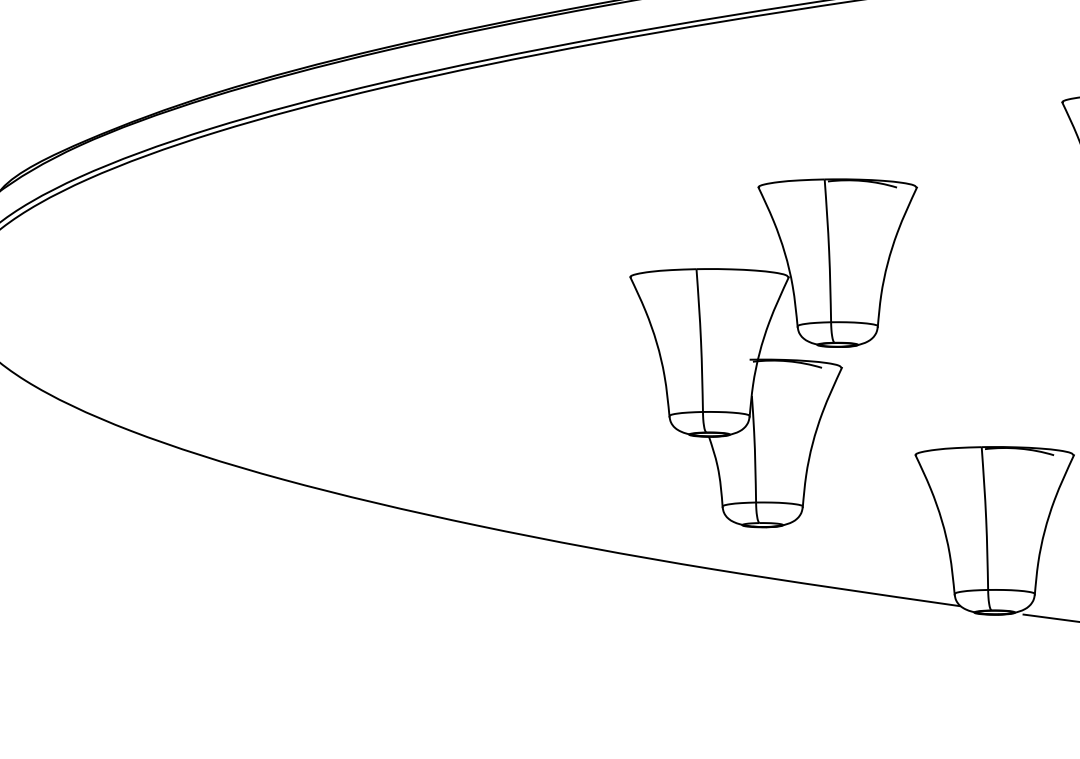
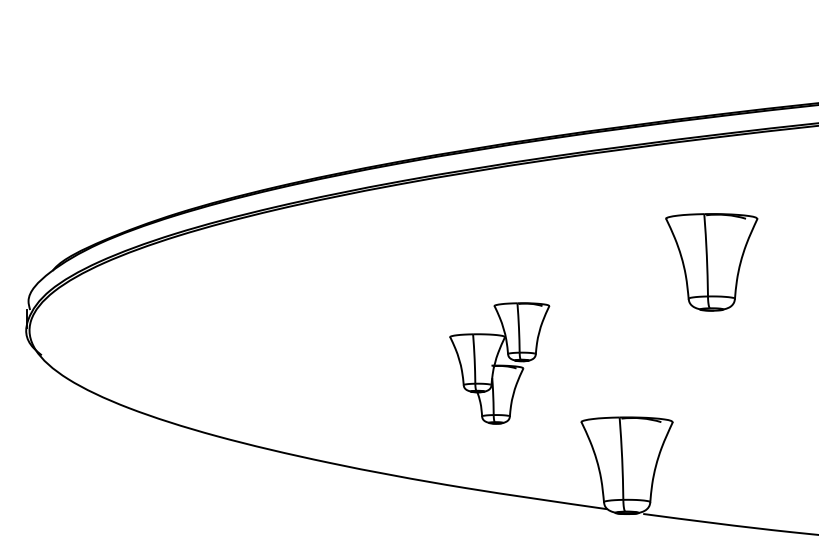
part: (773, 353) -> (499, 363), size x0.6

